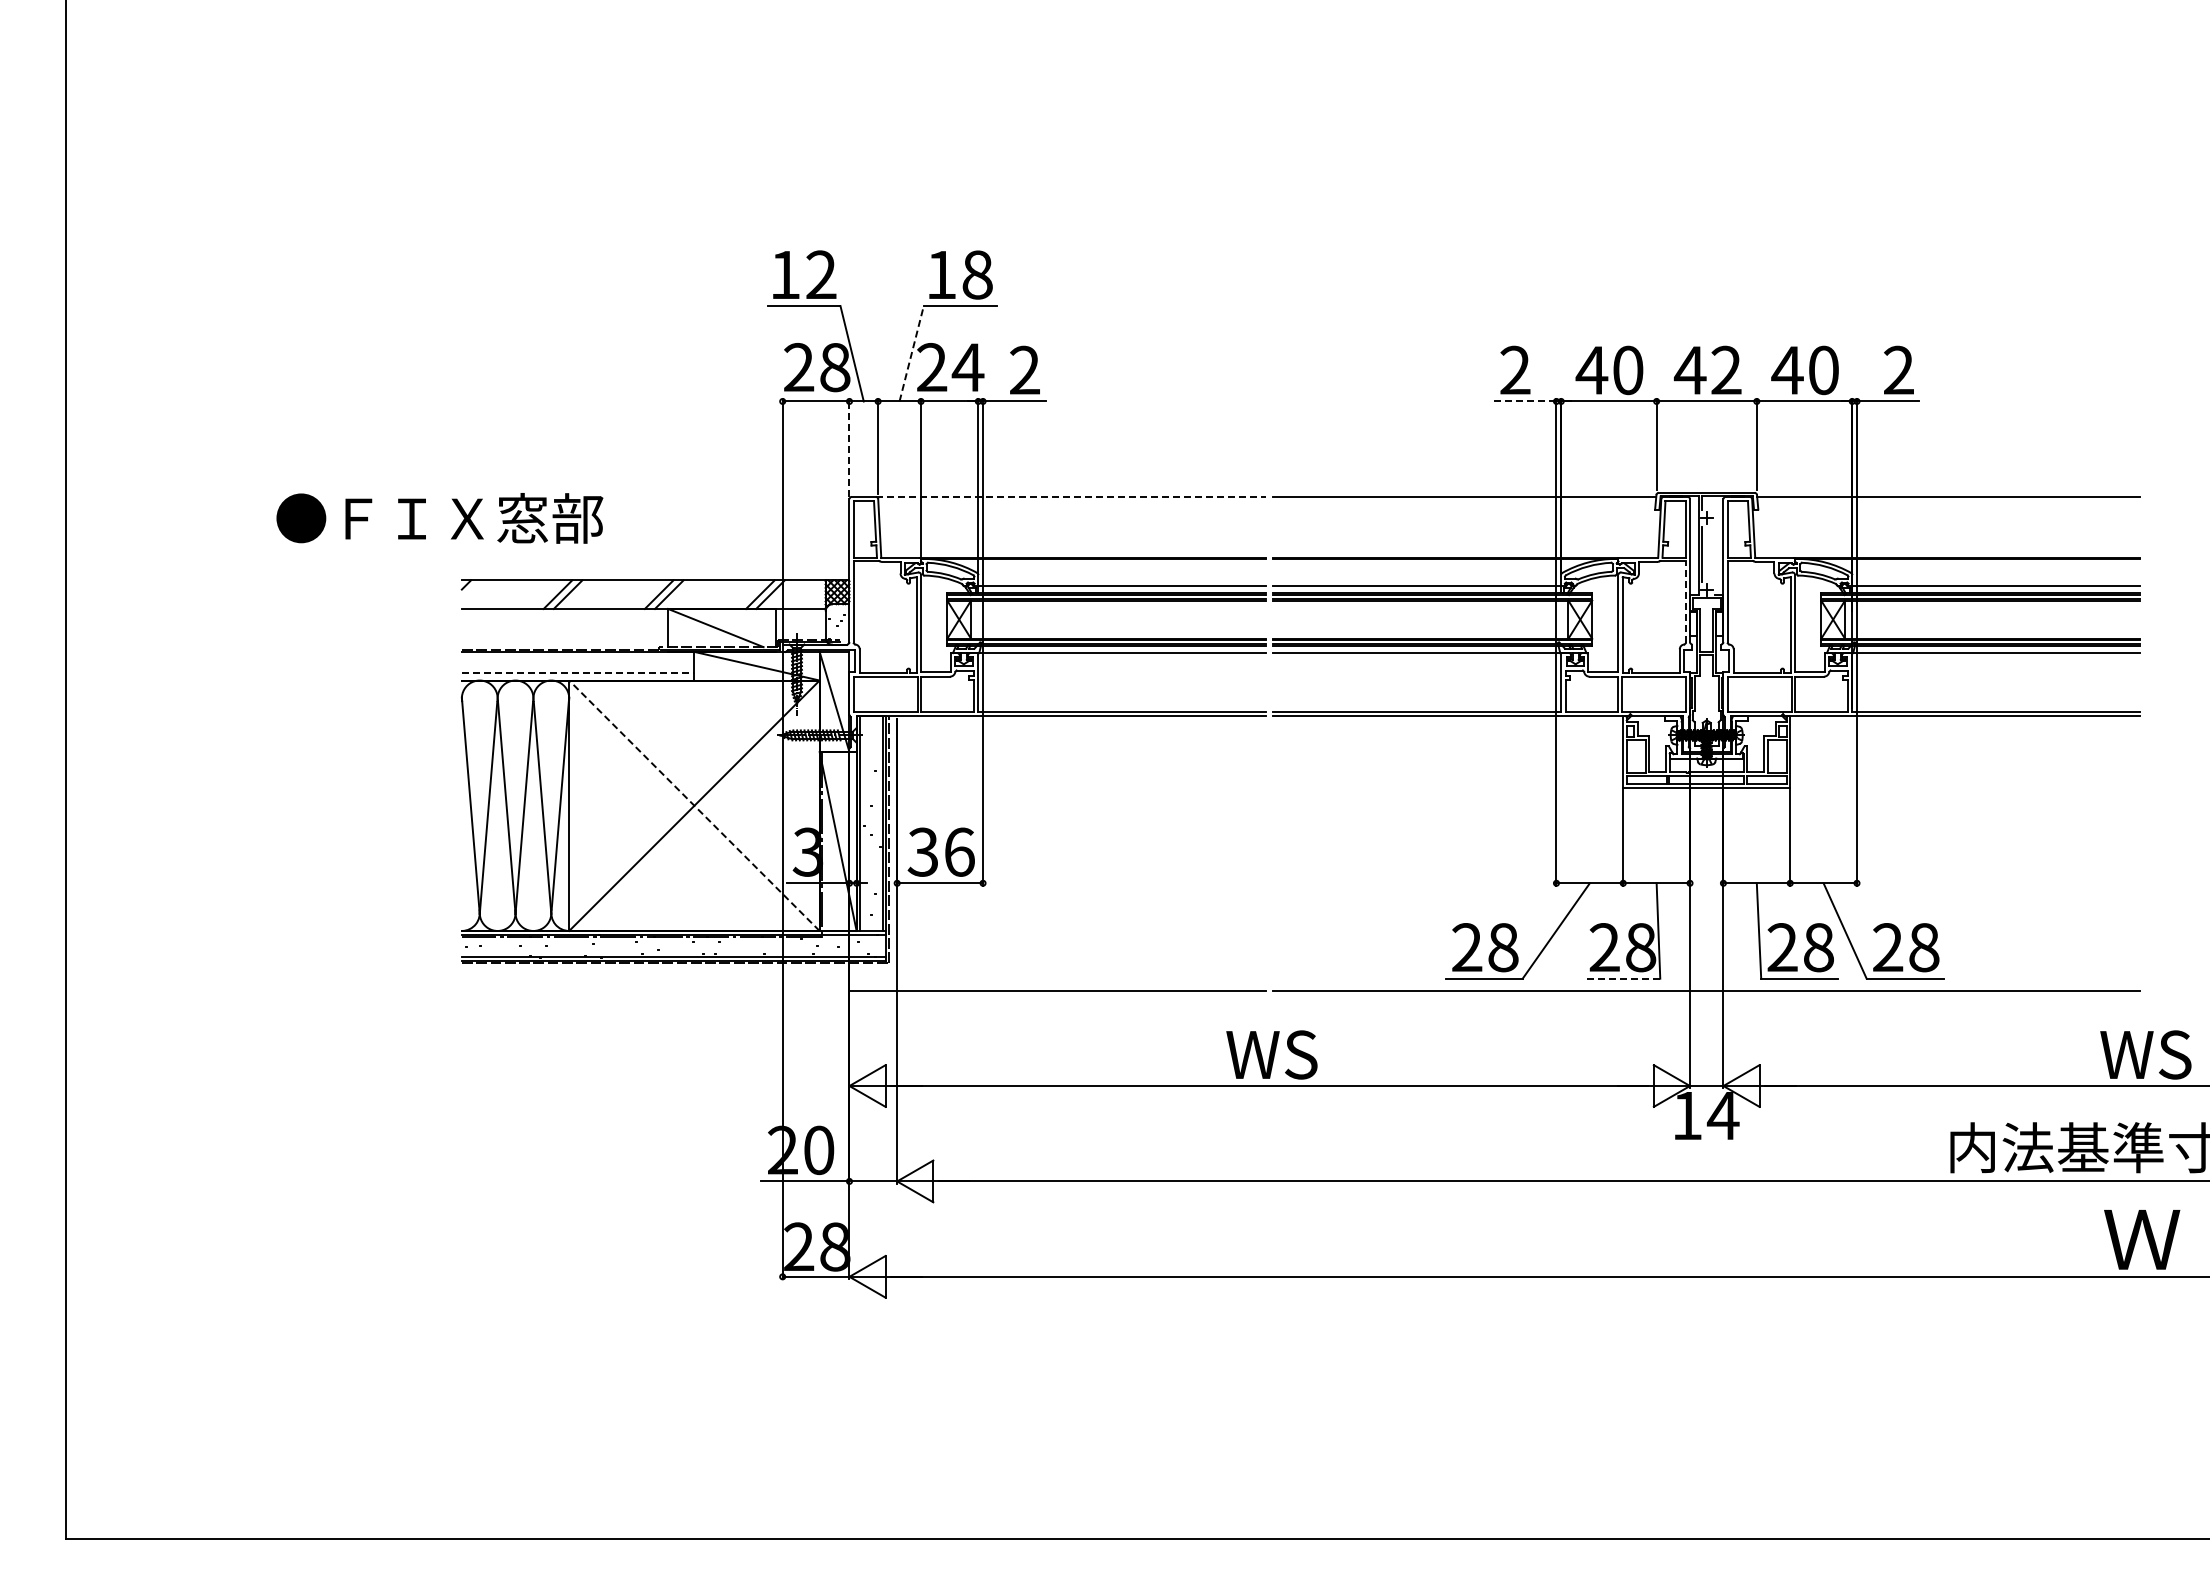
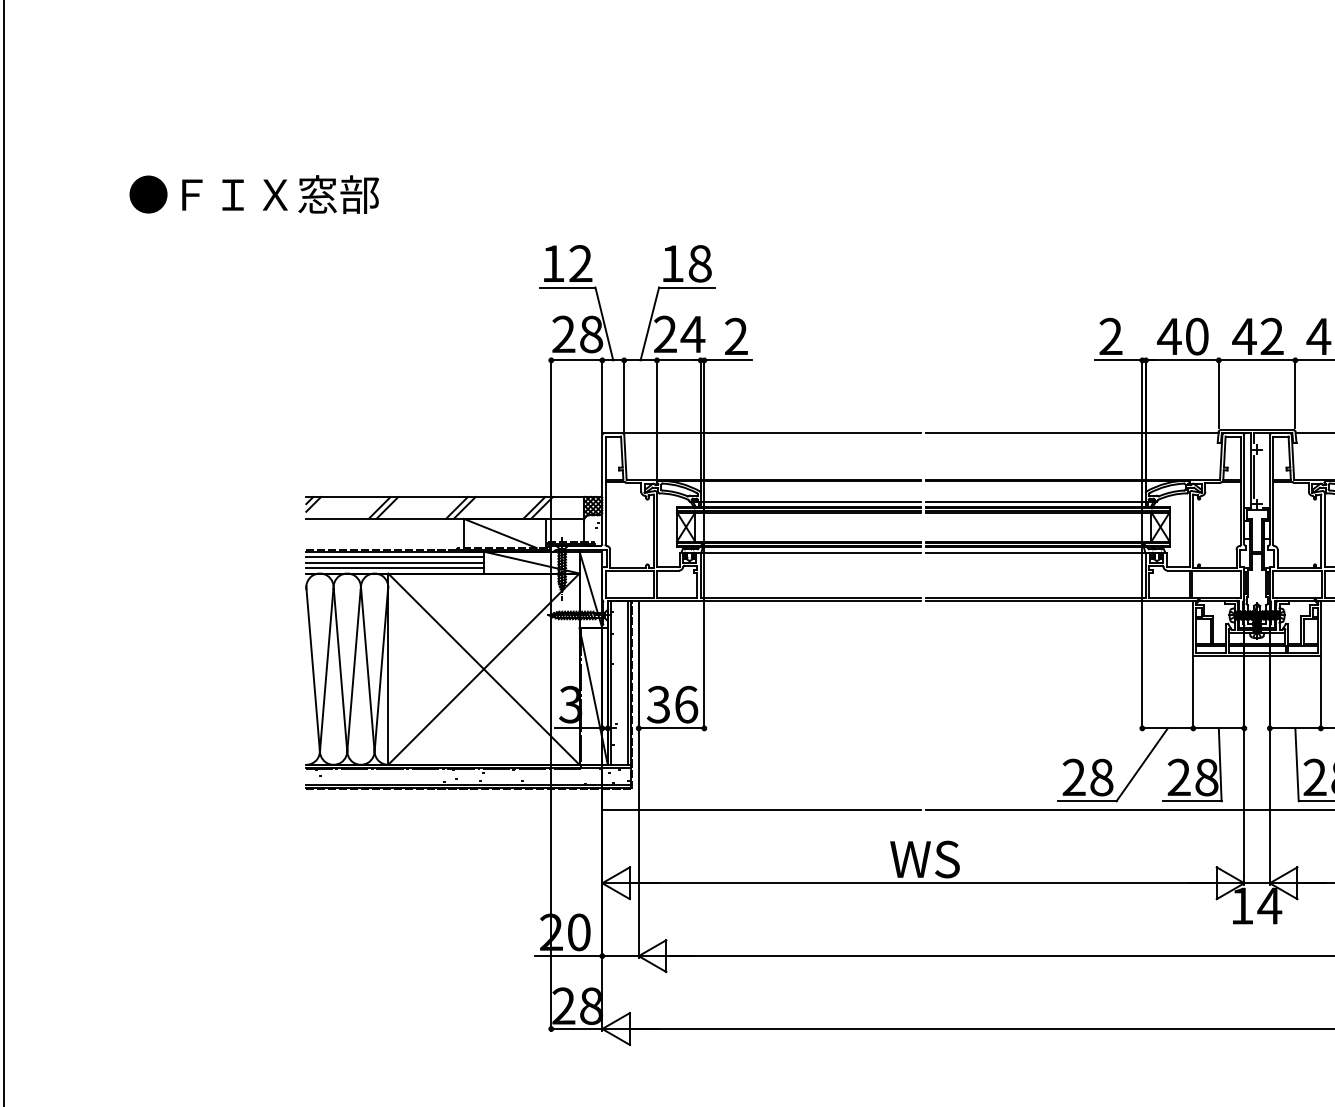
line: (911, 353) -> (649, 323), dashed -> solid
line: (1524, 401) -> (1117, 360), dashed -> solid
line: (849, 447) -> (602, 395), dashed -> solid
line: (1071, 496) -> (771, 432), dashed -> solid
text: (439, 518) -> (254, 194), moved
line: (471, 589) -> (313, 504), added
line: (1685, 601) -> (1240, 513), dashed -> solid
line: (577, 659) -> (394, 557), added
line: (577, 666) -> (394, 562), added
line: (578, 673) -> (395, 568), dashed -> solid
line: (694, 805) -> (483, 668), dashed -> solid
line: (1621, 978) -> (1192, 801), dashed -> solid

